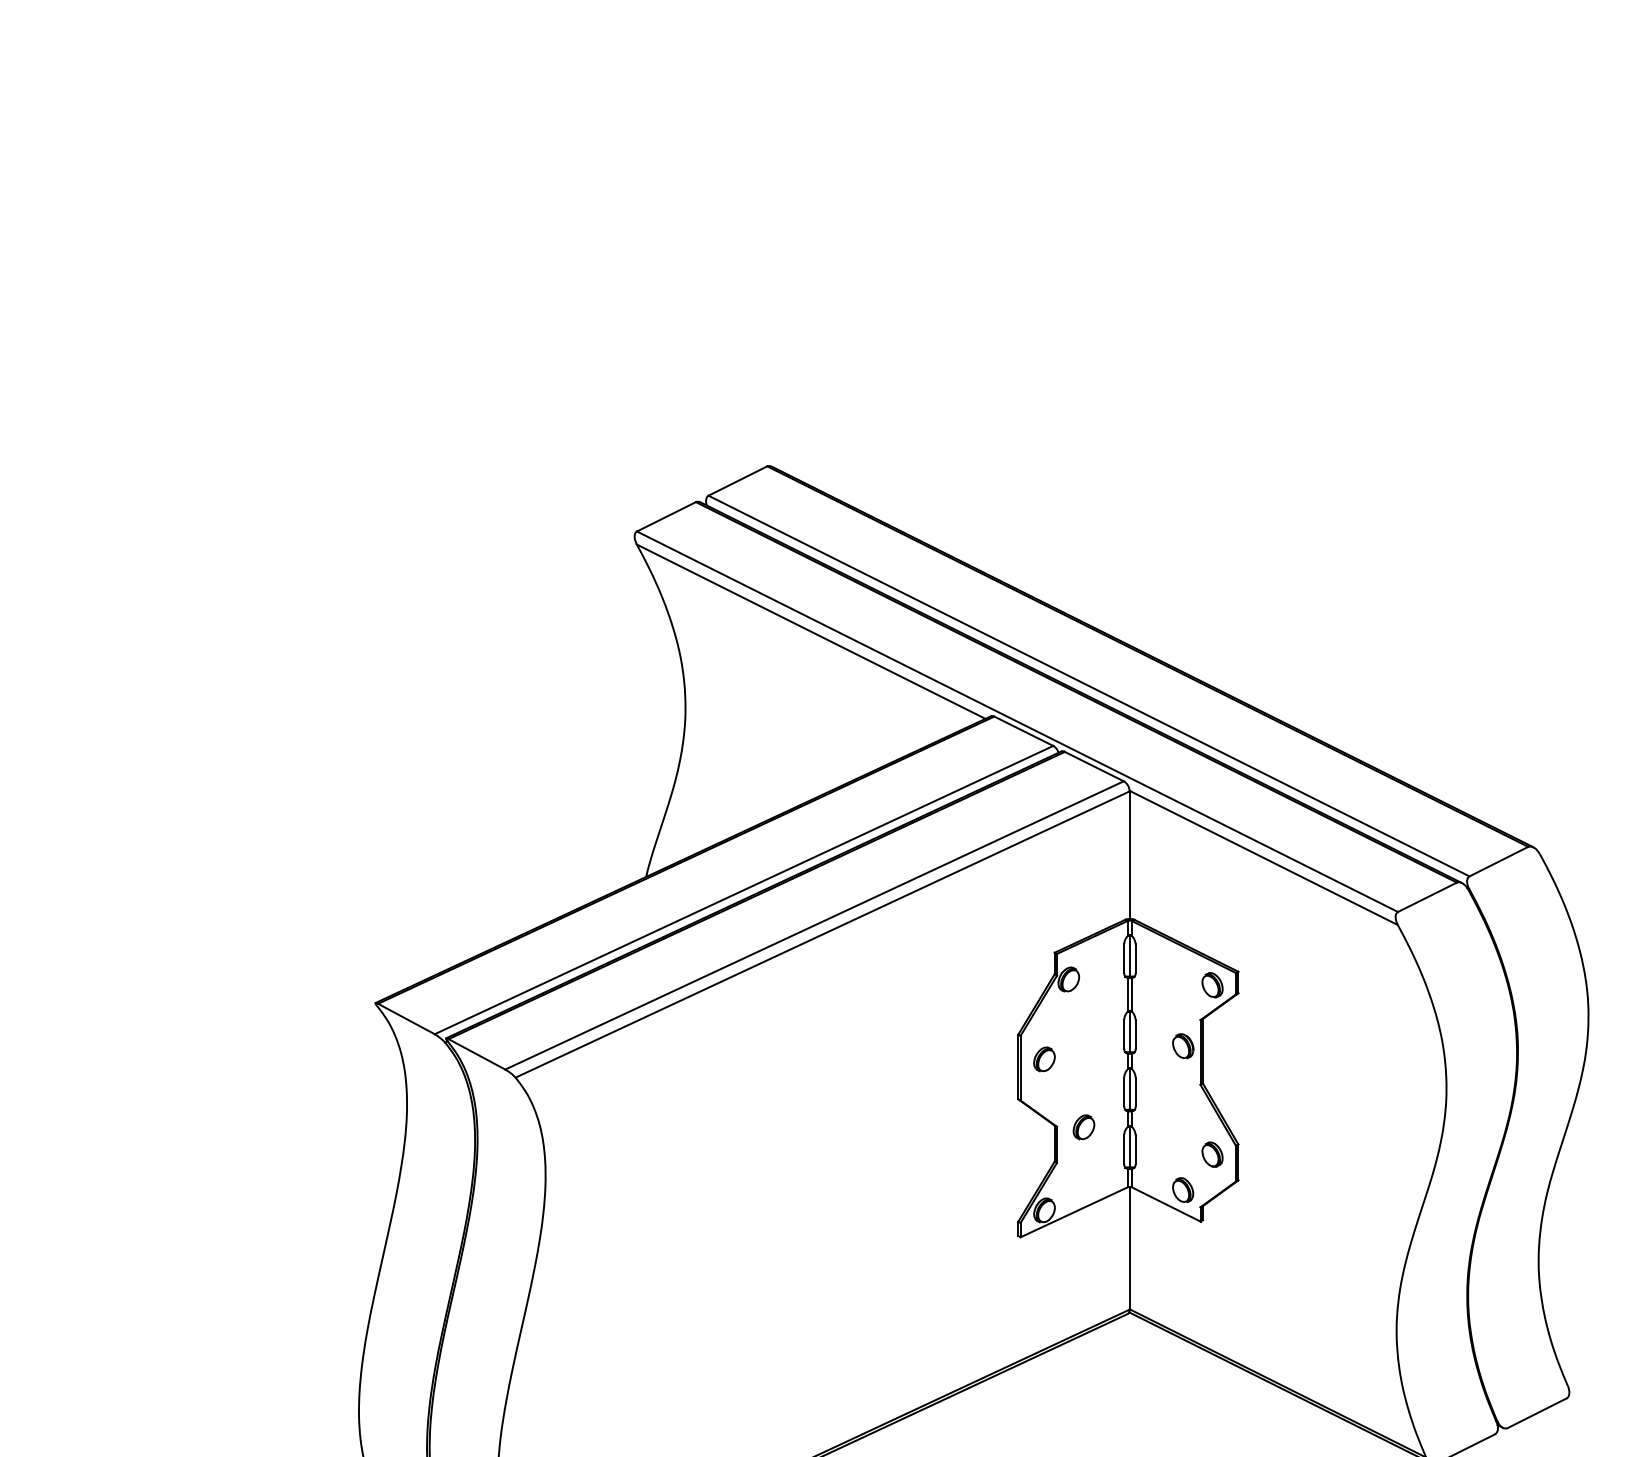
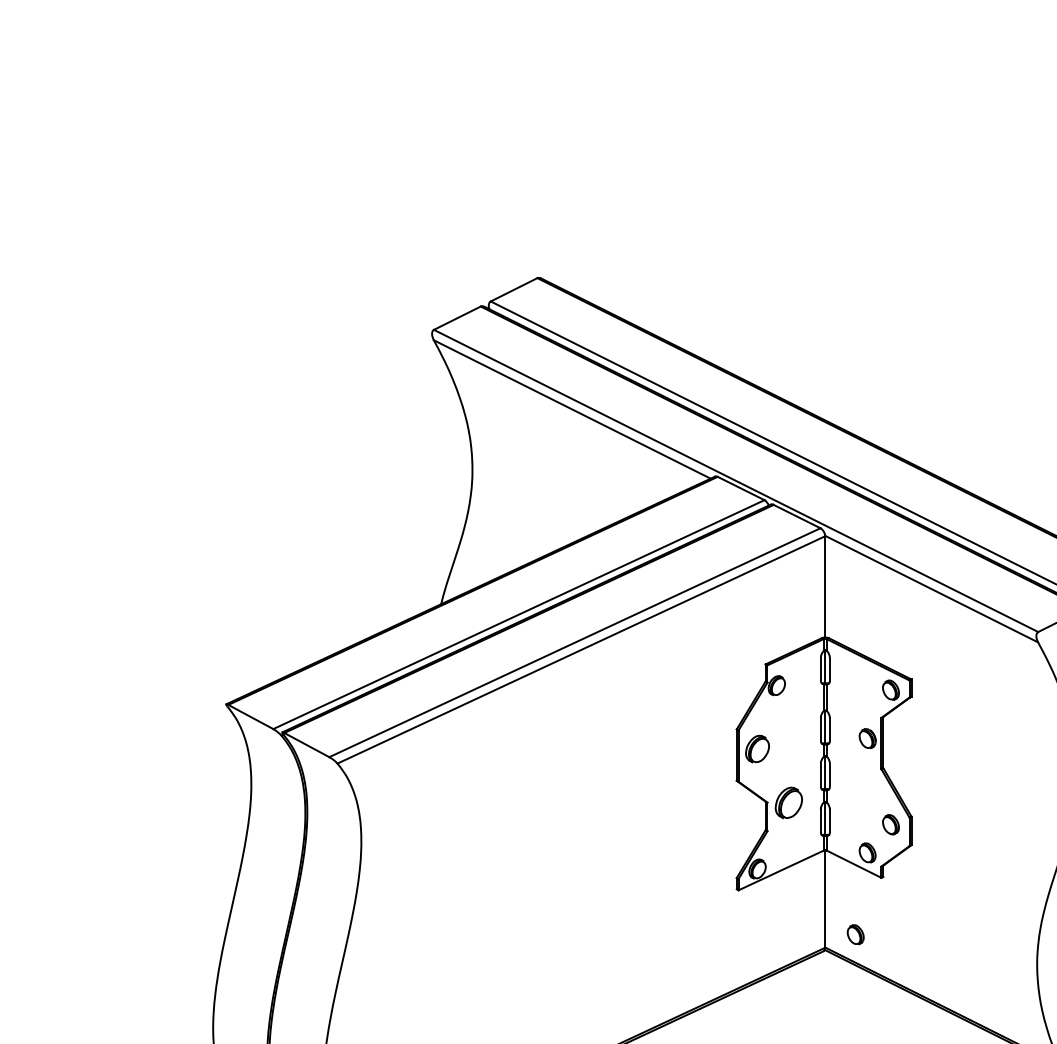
part: (1044, 1059) -> (757, 749), size x1.4
part: (1083, 1127) -> (788, 803), size x1.6
part: (1168, 1293) -> (856, 934), added

